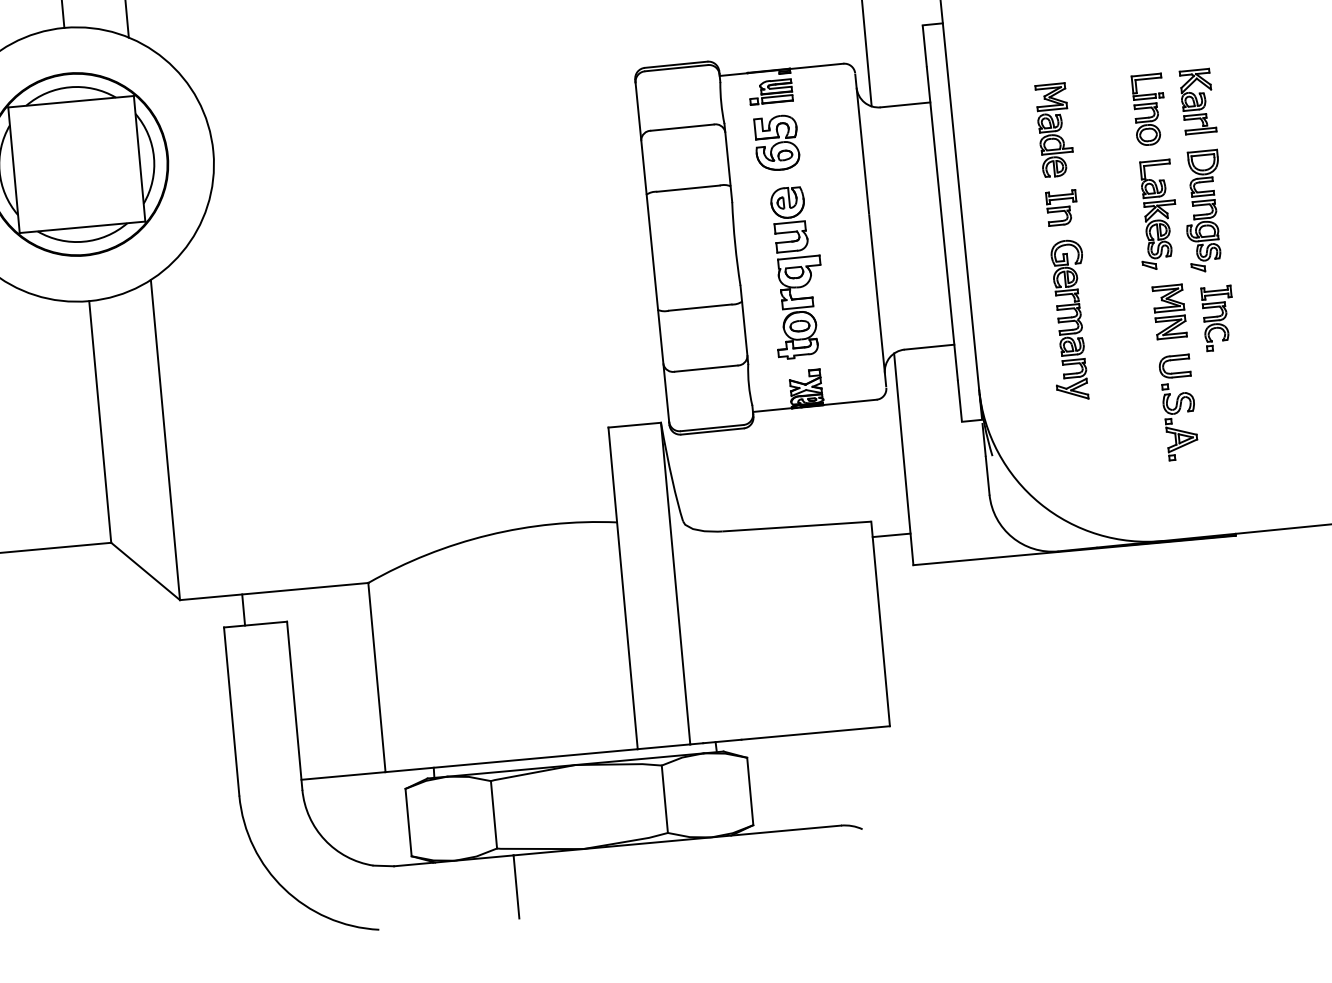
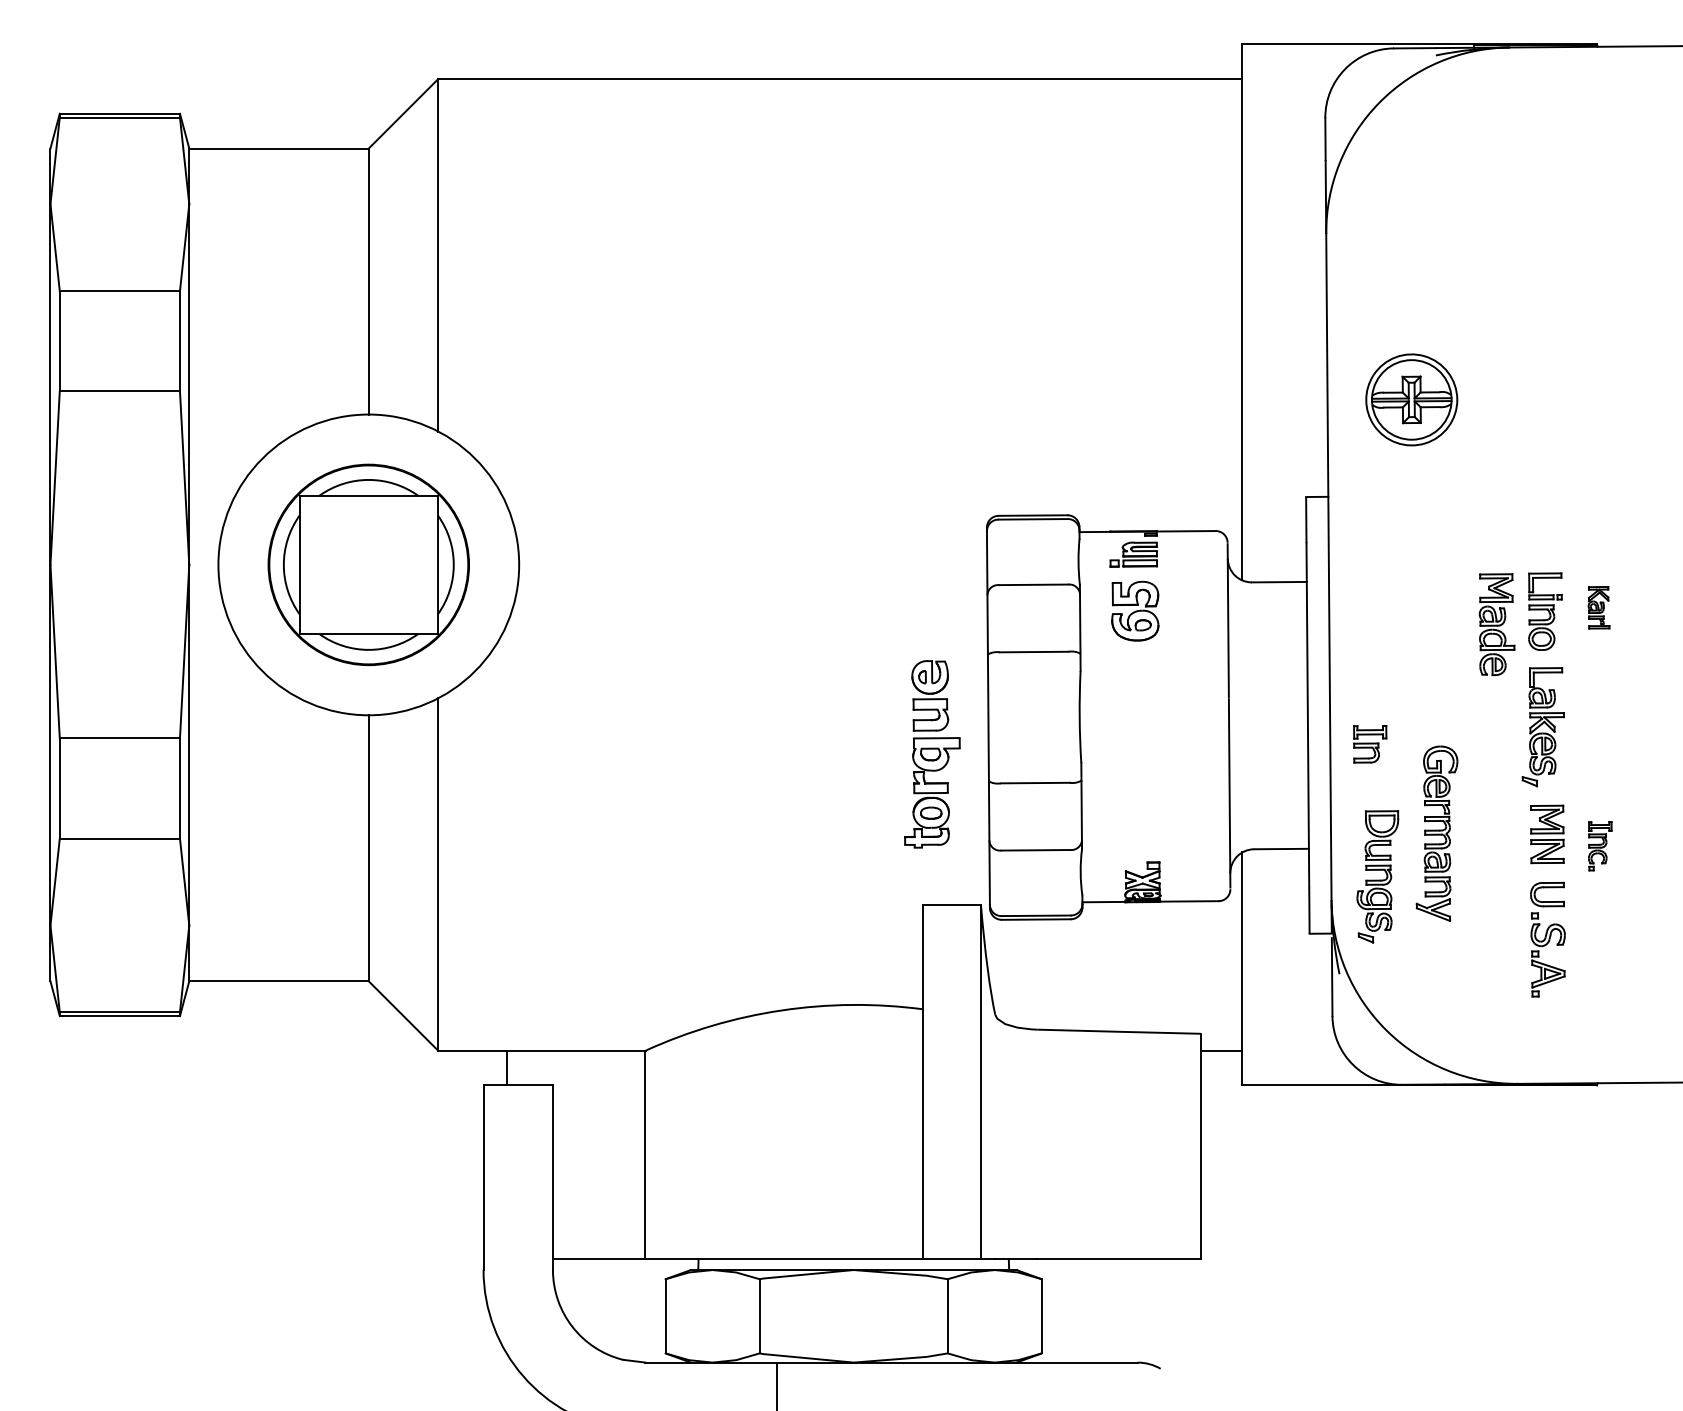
part: (1197, 101) -> (1598, 607), size x0.6
part: (1054, 130) -> (1496, 624), moved
part: (1062, 208) -> (1370, 744), moved
part: (1203, 210) -> (1377, 876), moved
part: (796, 272) -> (932, 754), moved
part: (1218, 317) -> (1600, 845), size x0.7

